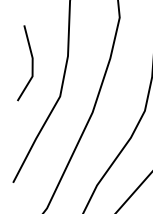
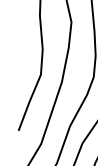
line: (30, 63) -> (20, 56), removed

